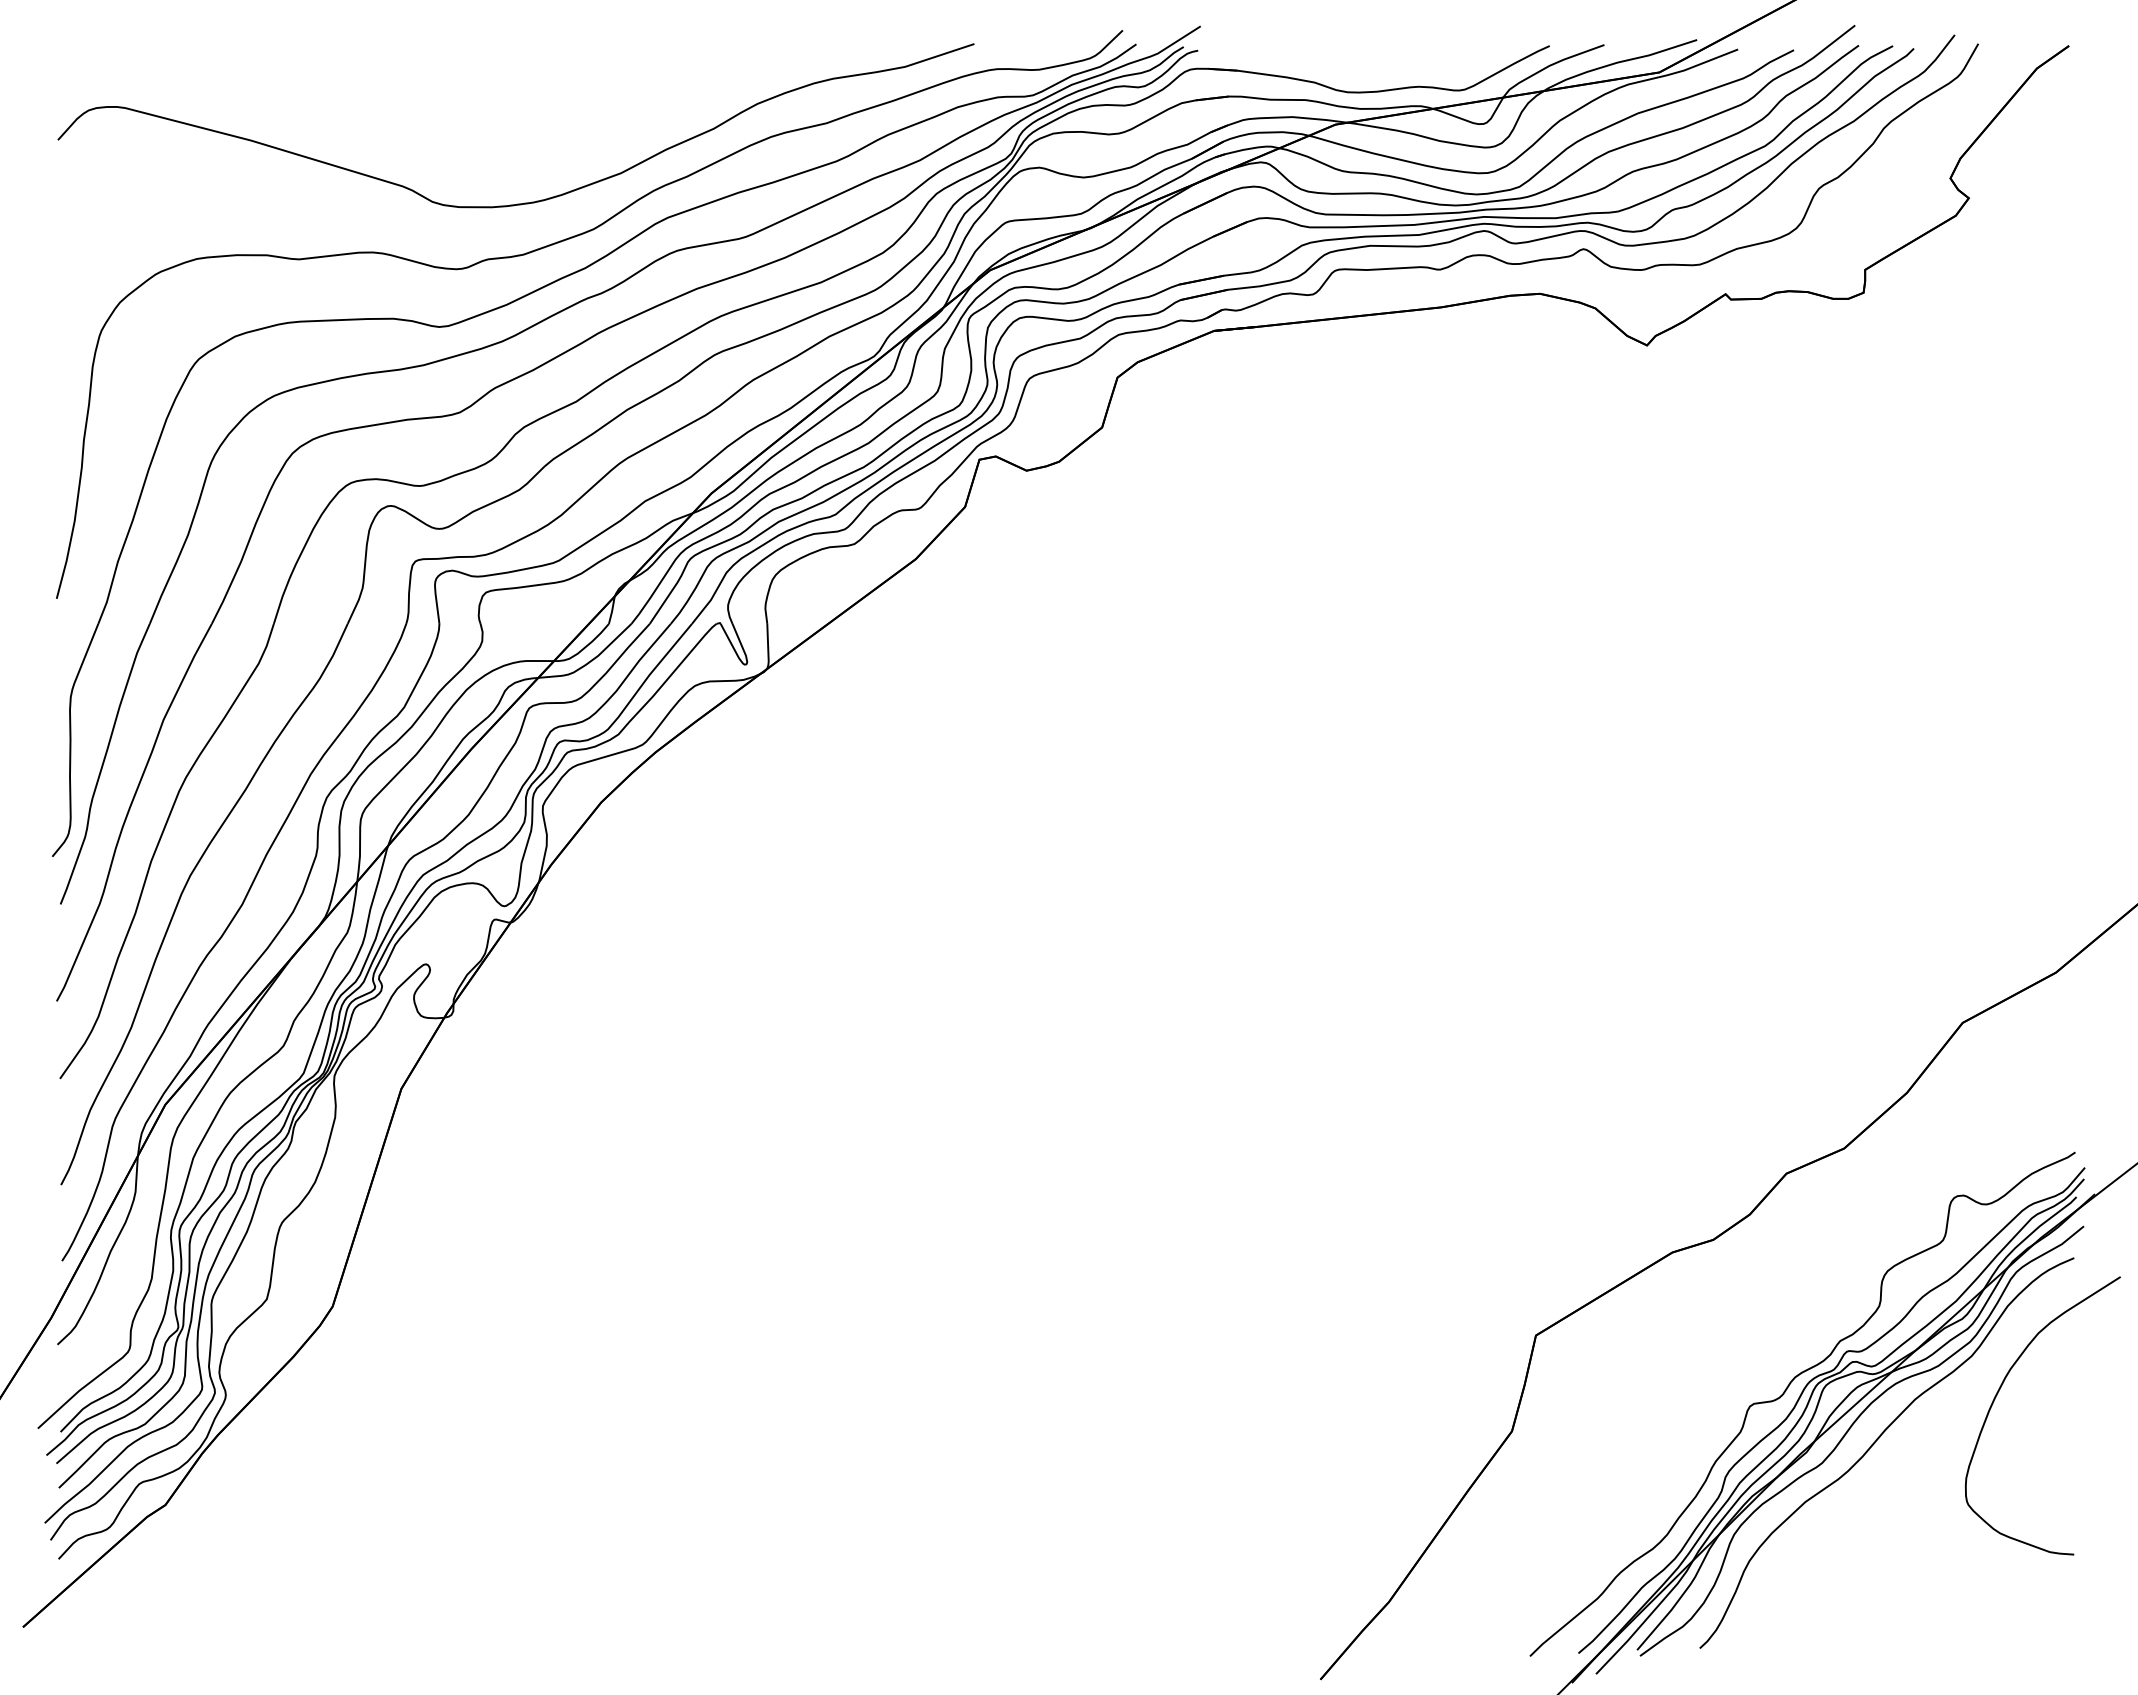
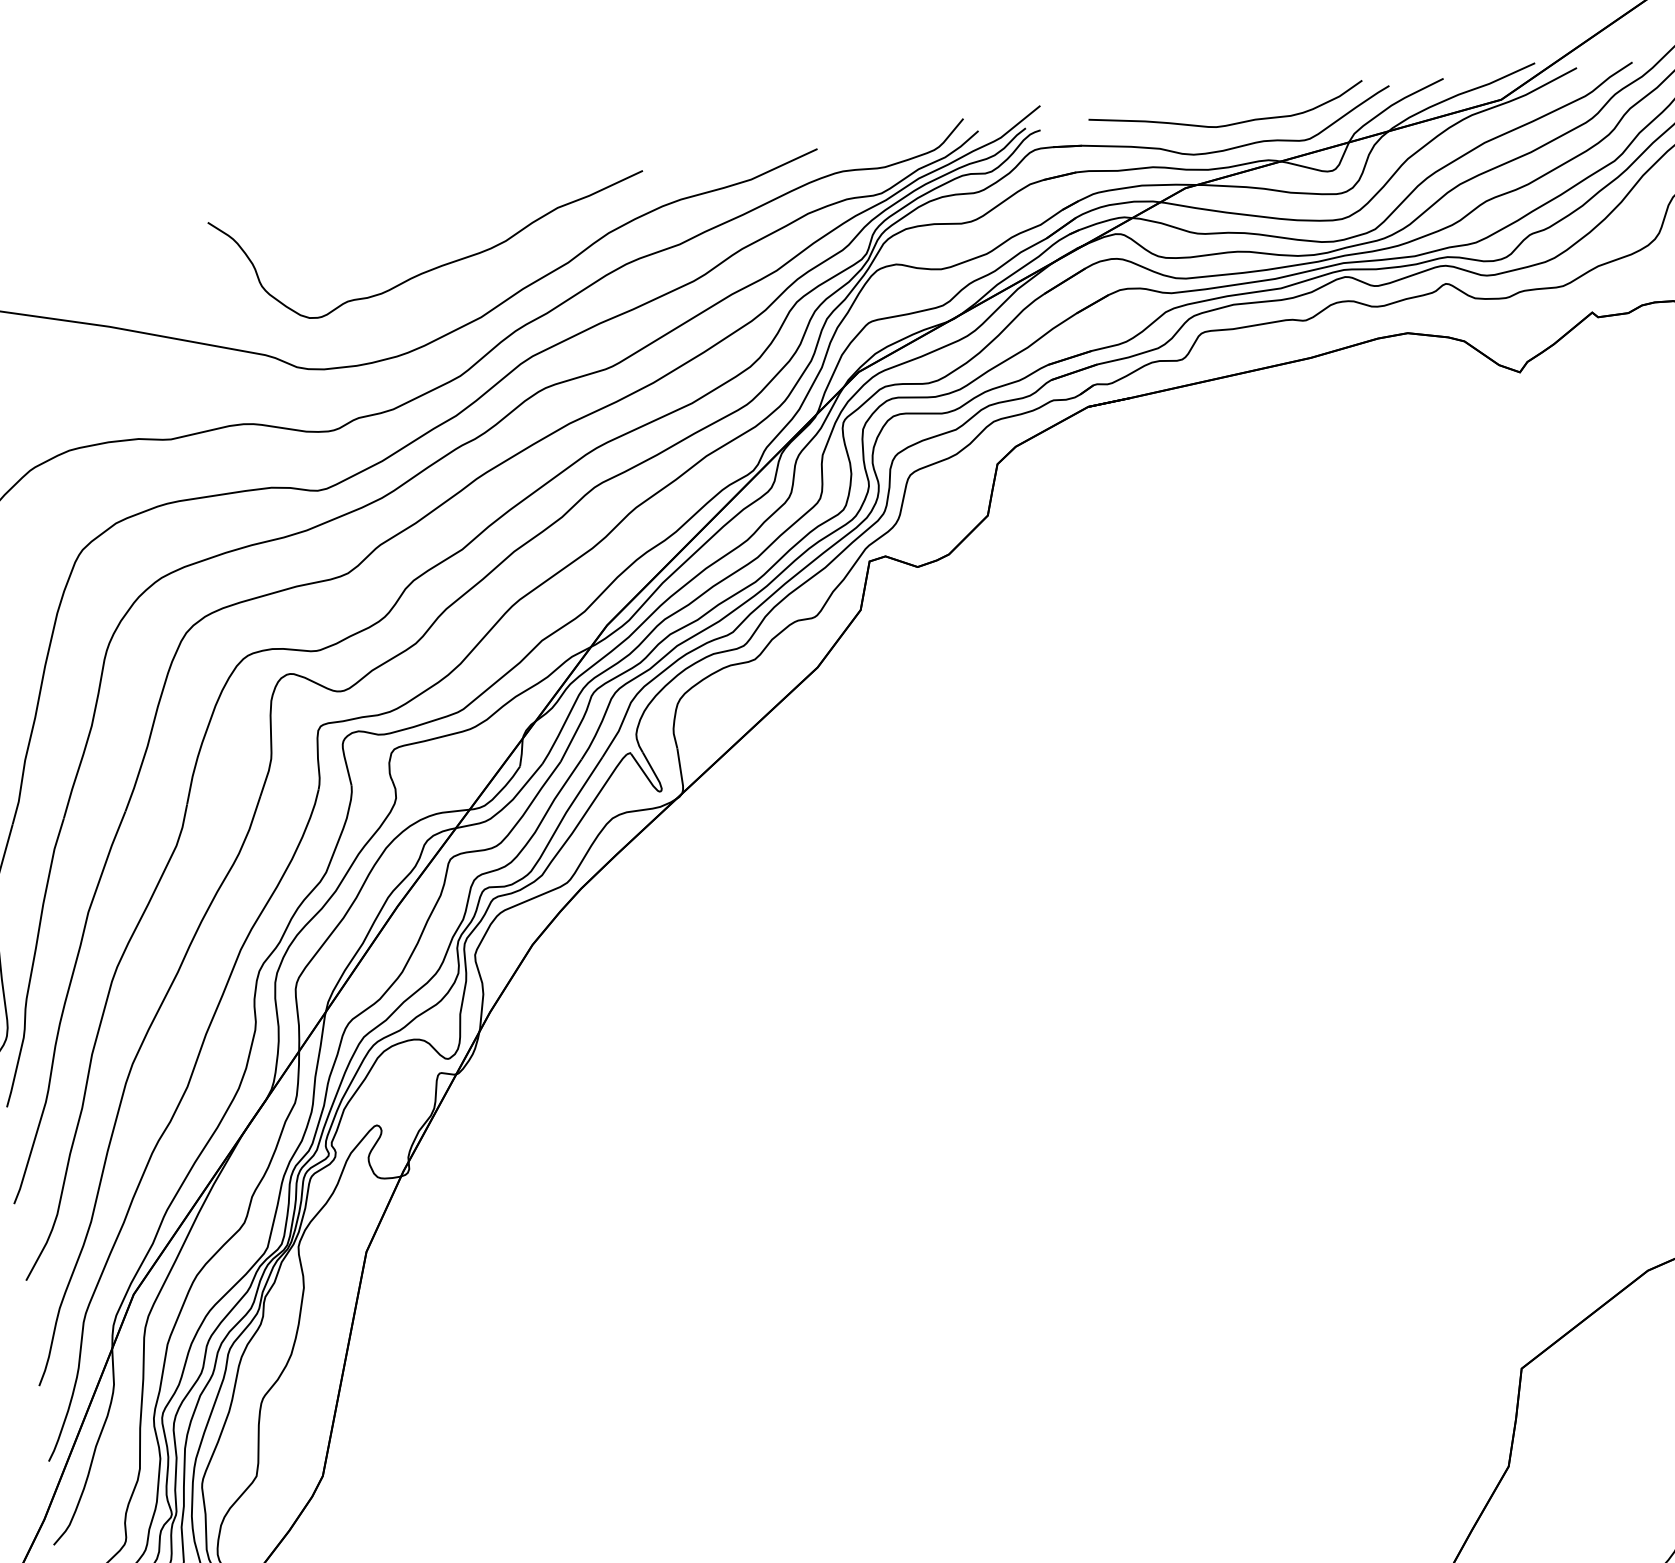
curve: (1387, 65) -> (1230, 123), added
curve: (583, 117) -> (437, 266), added

